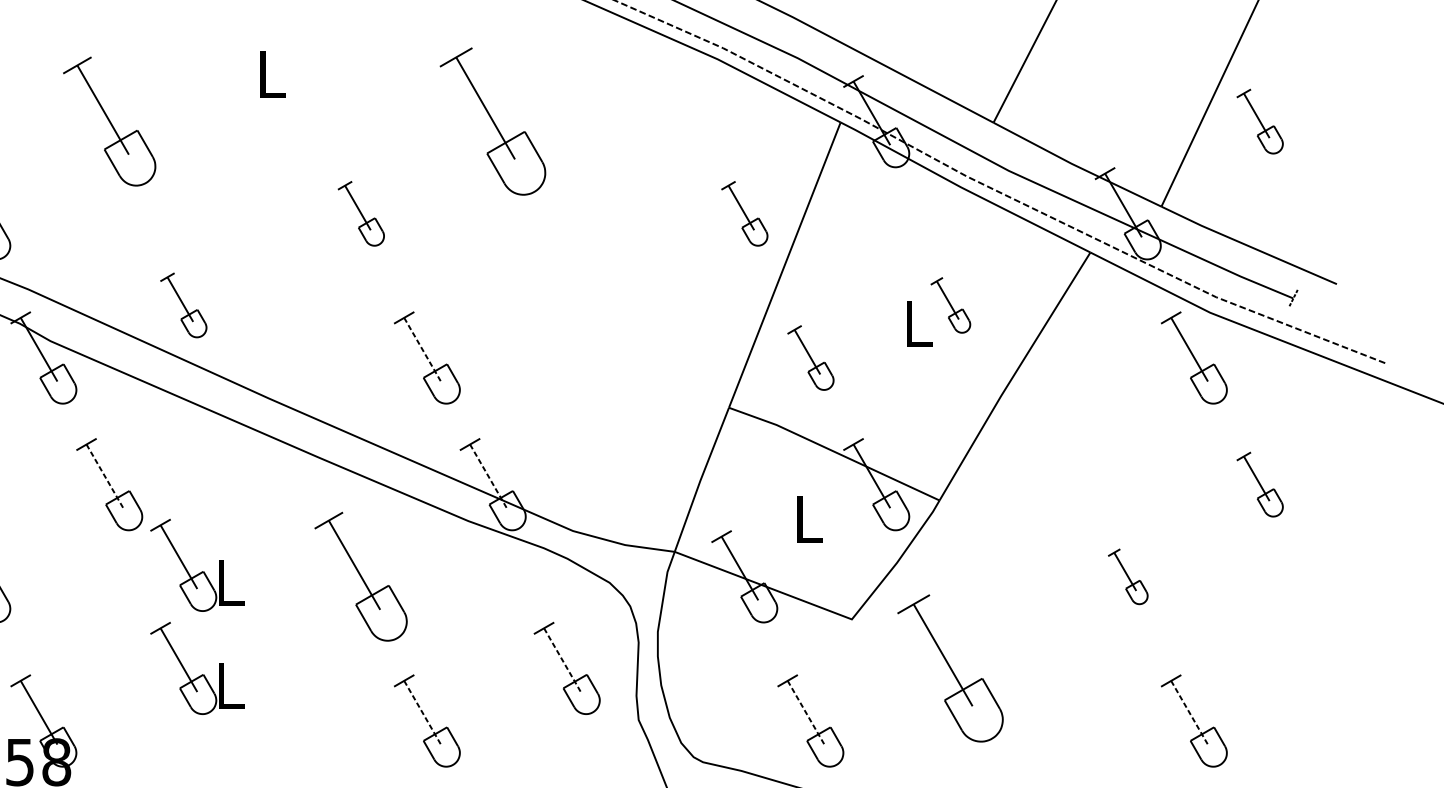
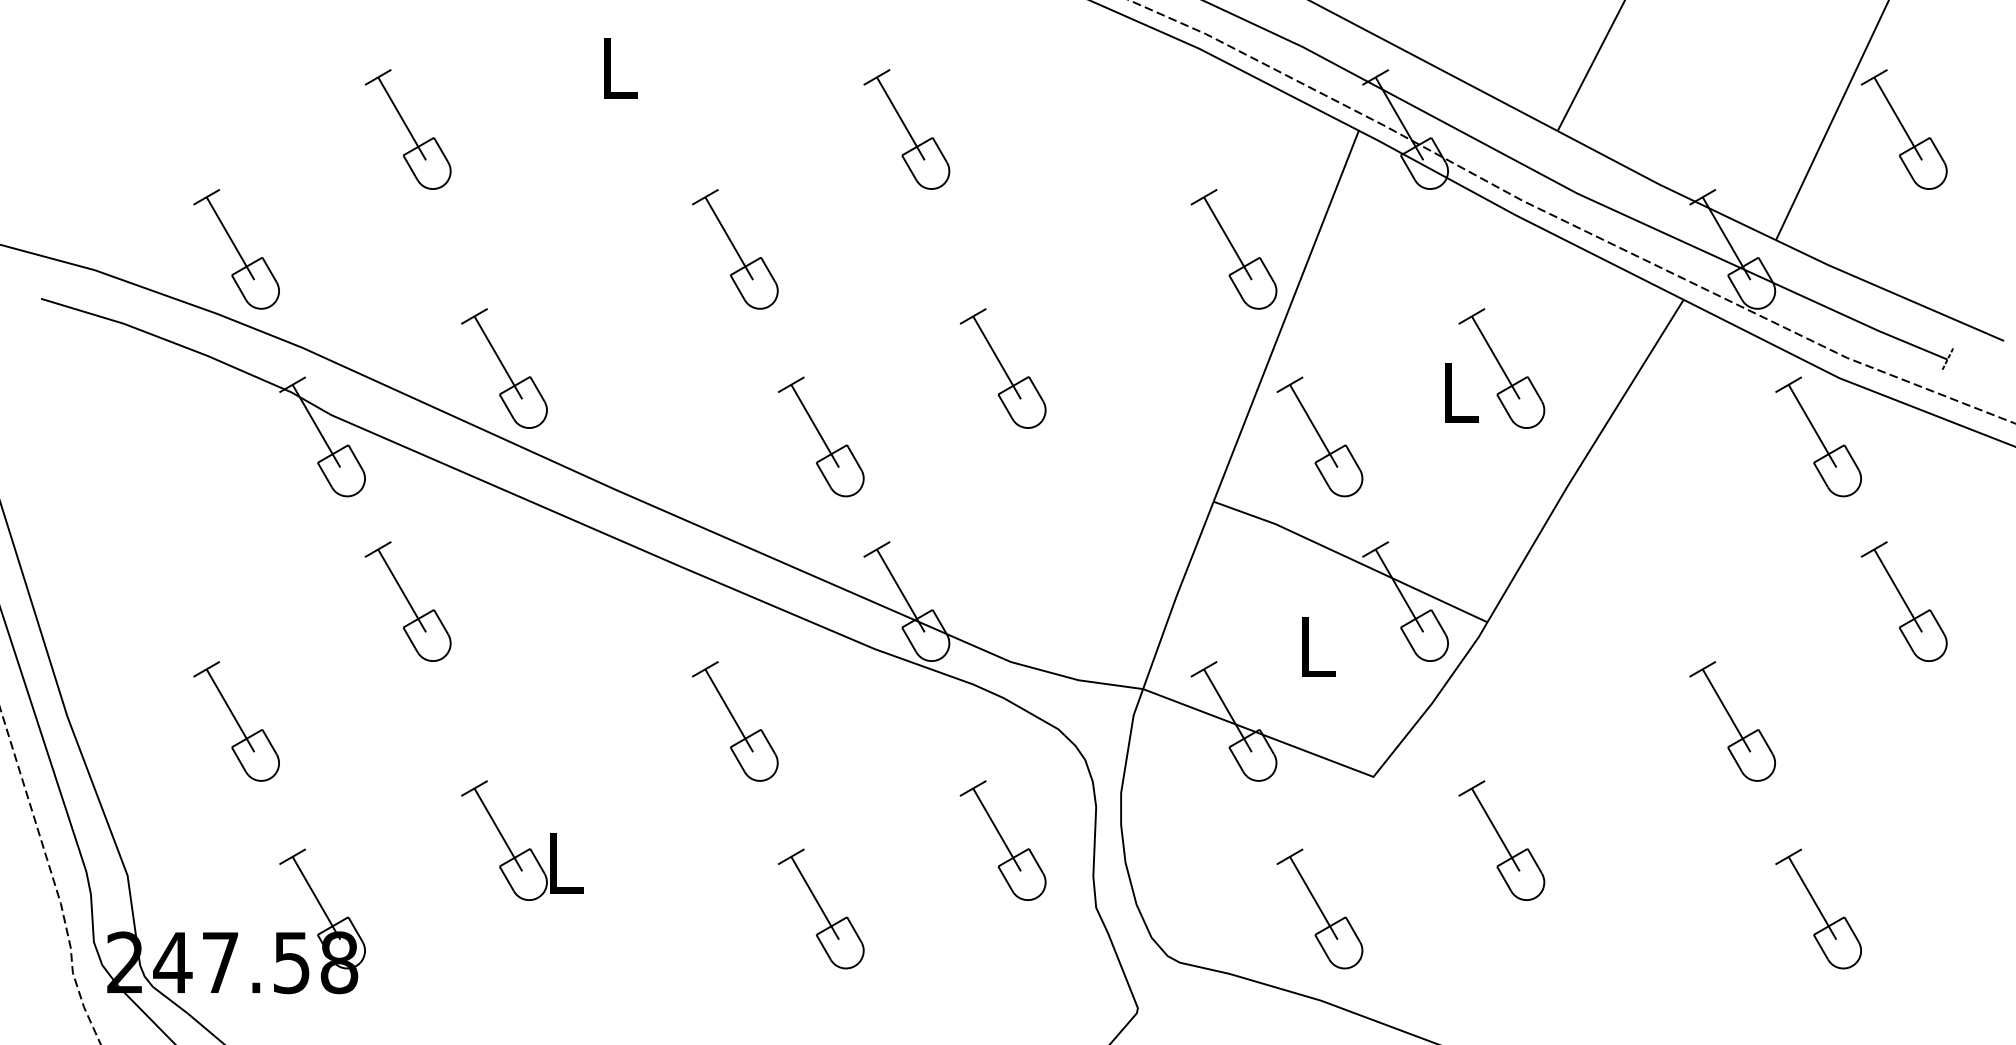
part: (109, 121) -> (407, 129), size x0.71
part: (492, 121) -> (906, 129), size x0.62
part: (1259, 121) -> (1903, 129), size x1.43
part: (361, 213) -> (735, 249), size x1.43
part: (744, 213) -> (1233, 249), size x1.43
part: (183, 305) -> (504, 368), size x1.43
part: (566, 305) -> (1002, 368), added
part: (950, 305) -> (1501, 368), size x1.67
line: (422, 349) -> (815, 426), dashed -> solid
part: (810, 357) -> (1319, 436), size x1.43
line: (105, 476) -> (402, 590), dashed -> solid
line: (488, 476) -> (900, 590), dashed -> solid
part: (1259, 484) -> (1903, 601), size x1.43
part: (202, 571) -> (528, 714), removed
part: (361, 576) -> (735, 721), size x0.71
part: (1128, 576) -> (1732, 721), size x1.67
line: (562, 659) -> (997, 829), dashed -> solid
part: (950, 668) -> (1501, 840), size x0.62
line: (422, 712) -> (815, 898), dashed -> solid
line: (805, 712) -> (1313, 898), dashed -> solid
line: (1189, 712) -> (1812, 898), dashed -> solid

